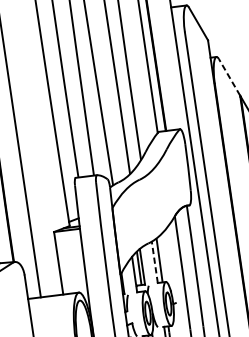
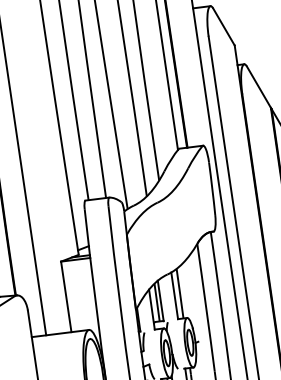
line: (229, 77) -> (258, 87), dashed -> solid
line: (154, 262) -> (174, 295), dashed -> solid

